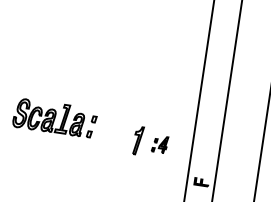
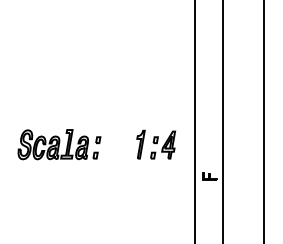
part: (55, 118) -> (59, 144), moved
part: (159, 143) -> (162, 144), size x1.67

